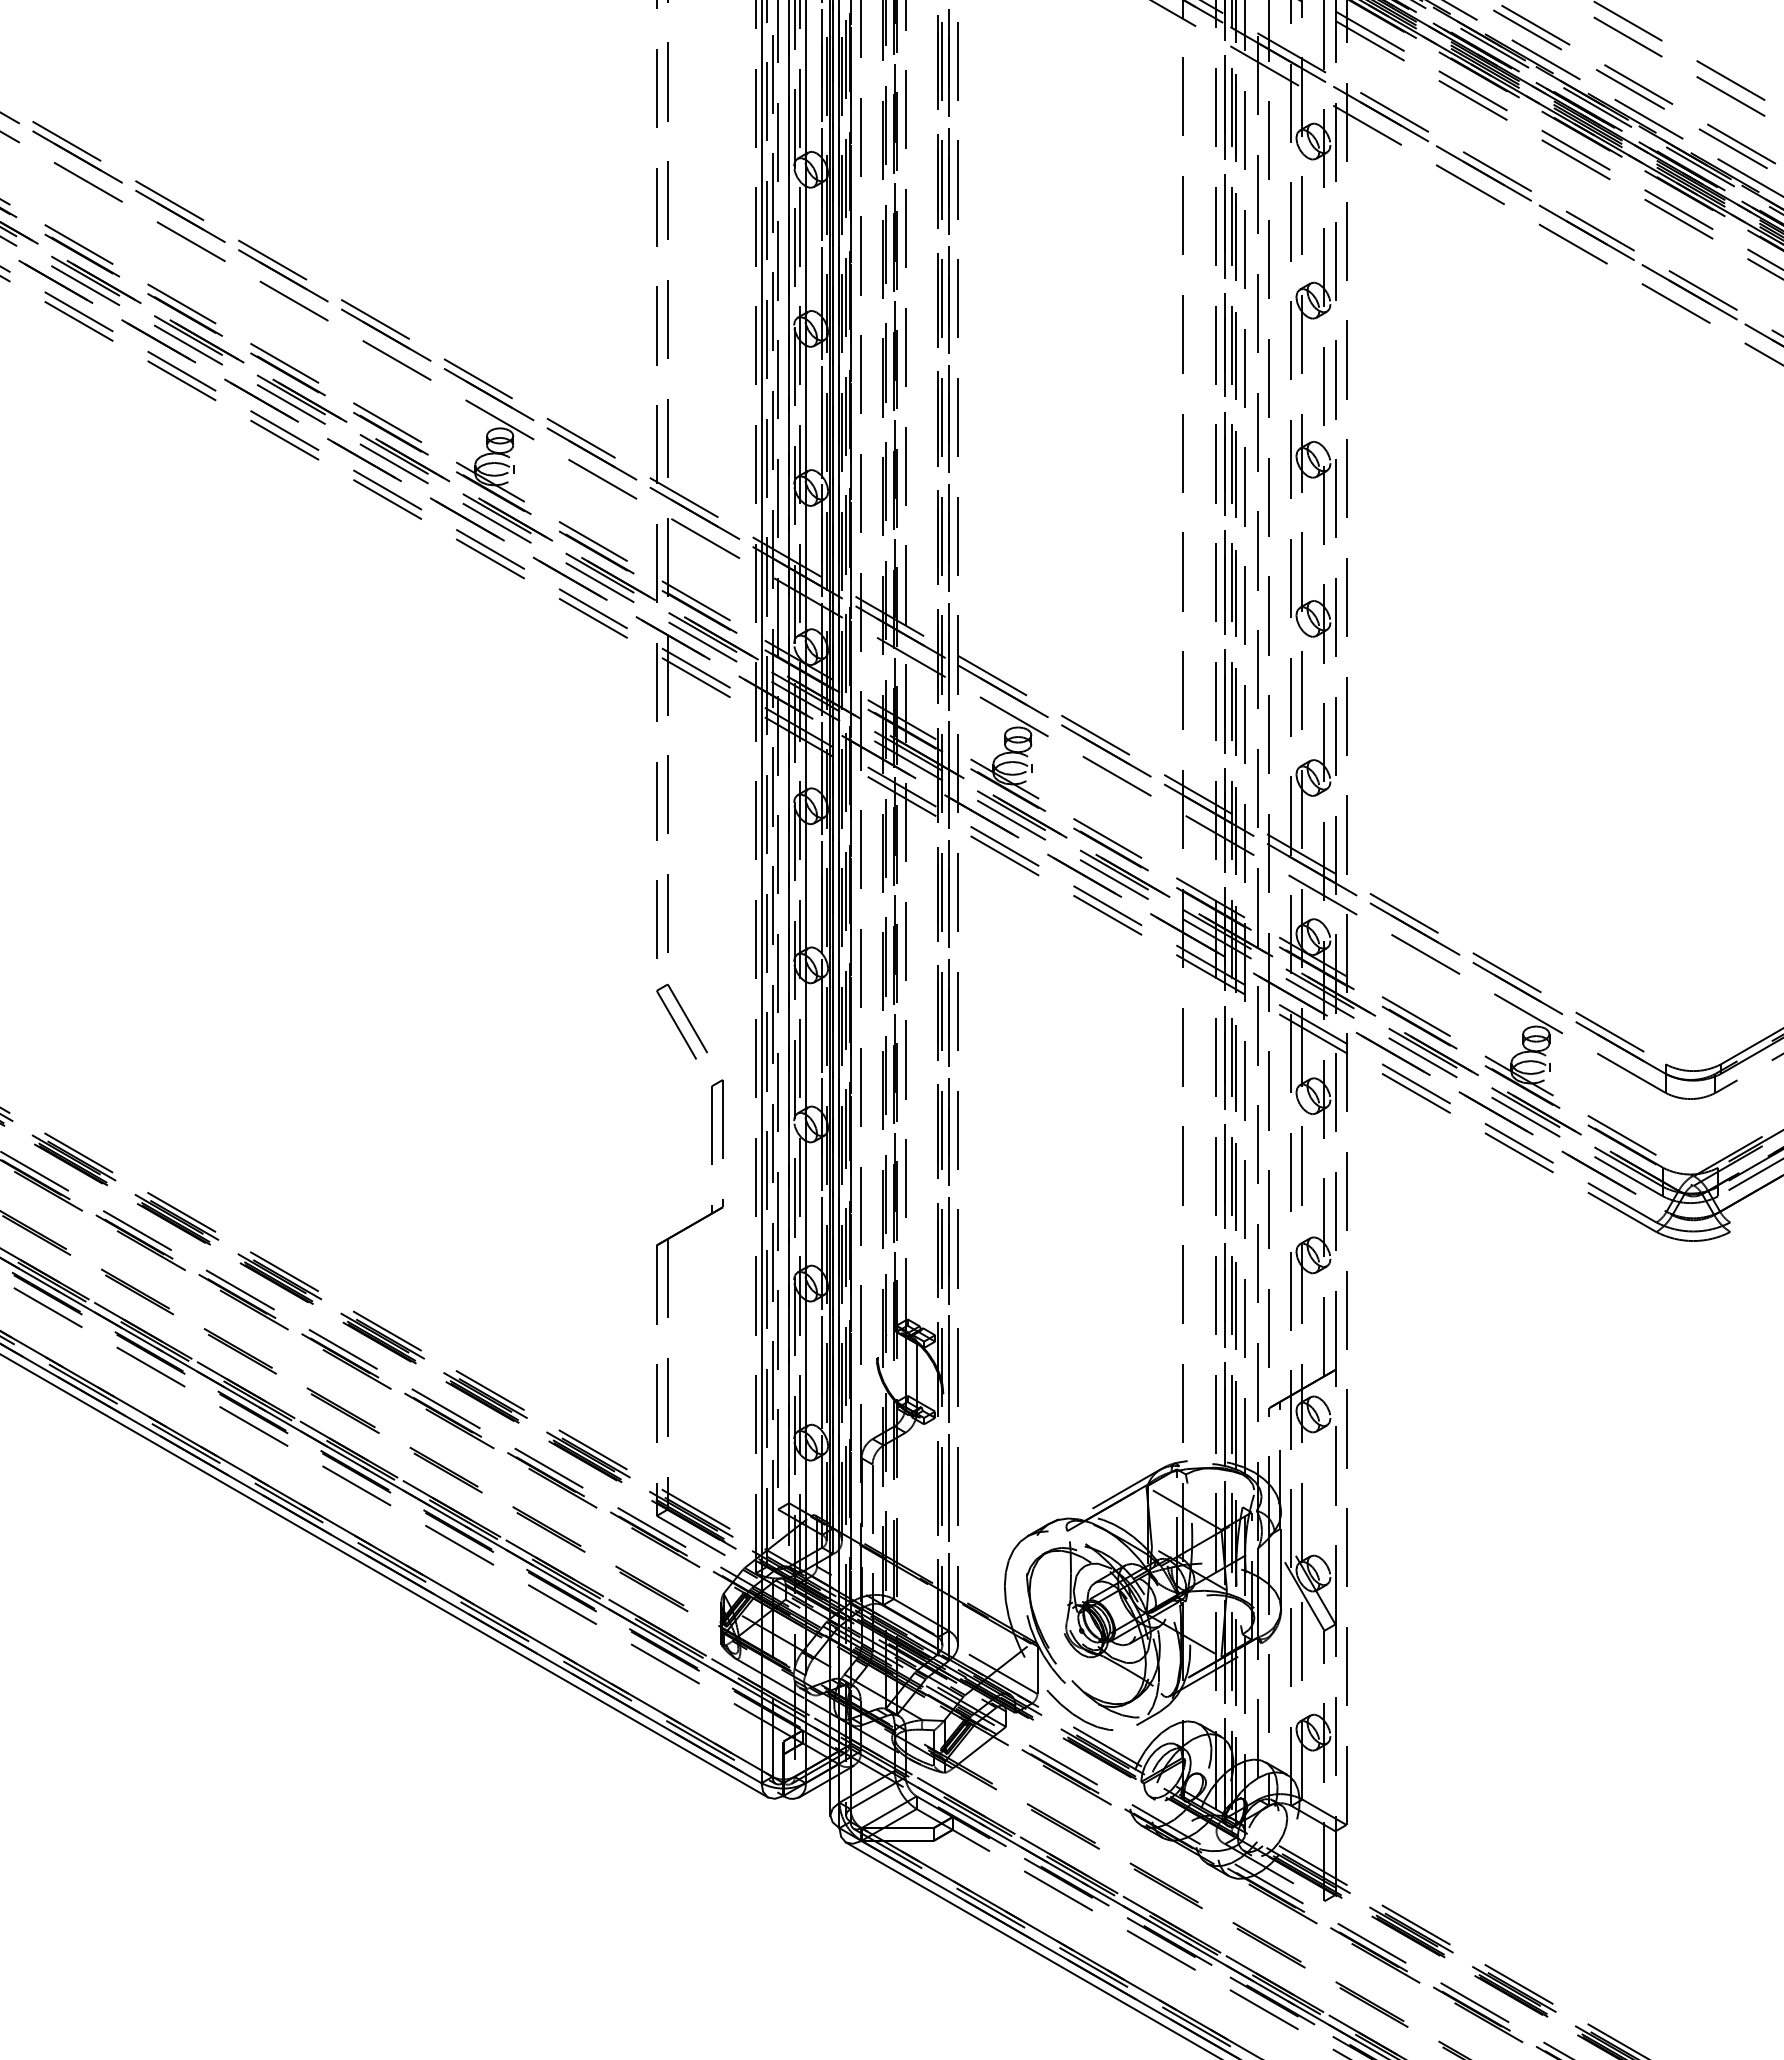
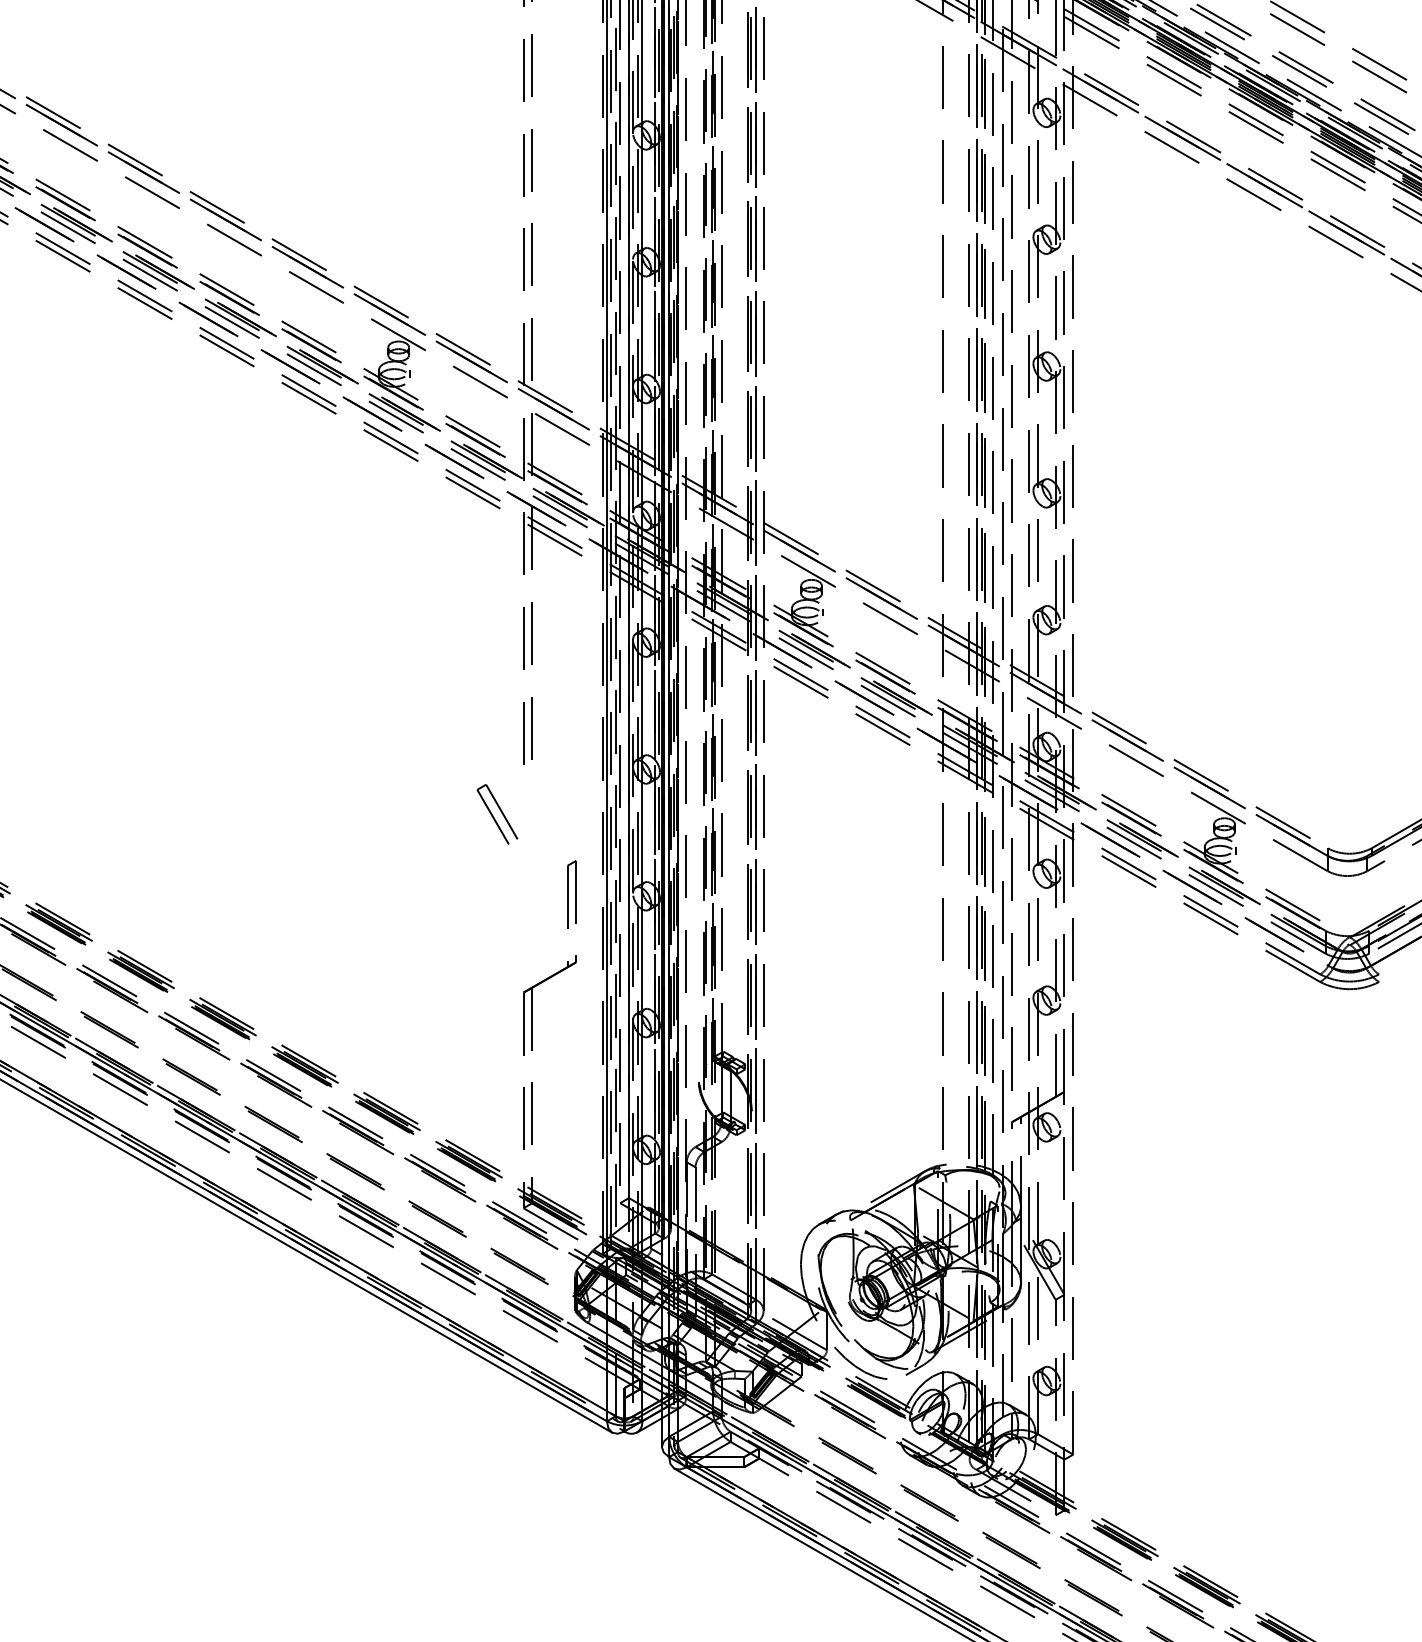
part: (681, 1021) -> (497, 814), moved

